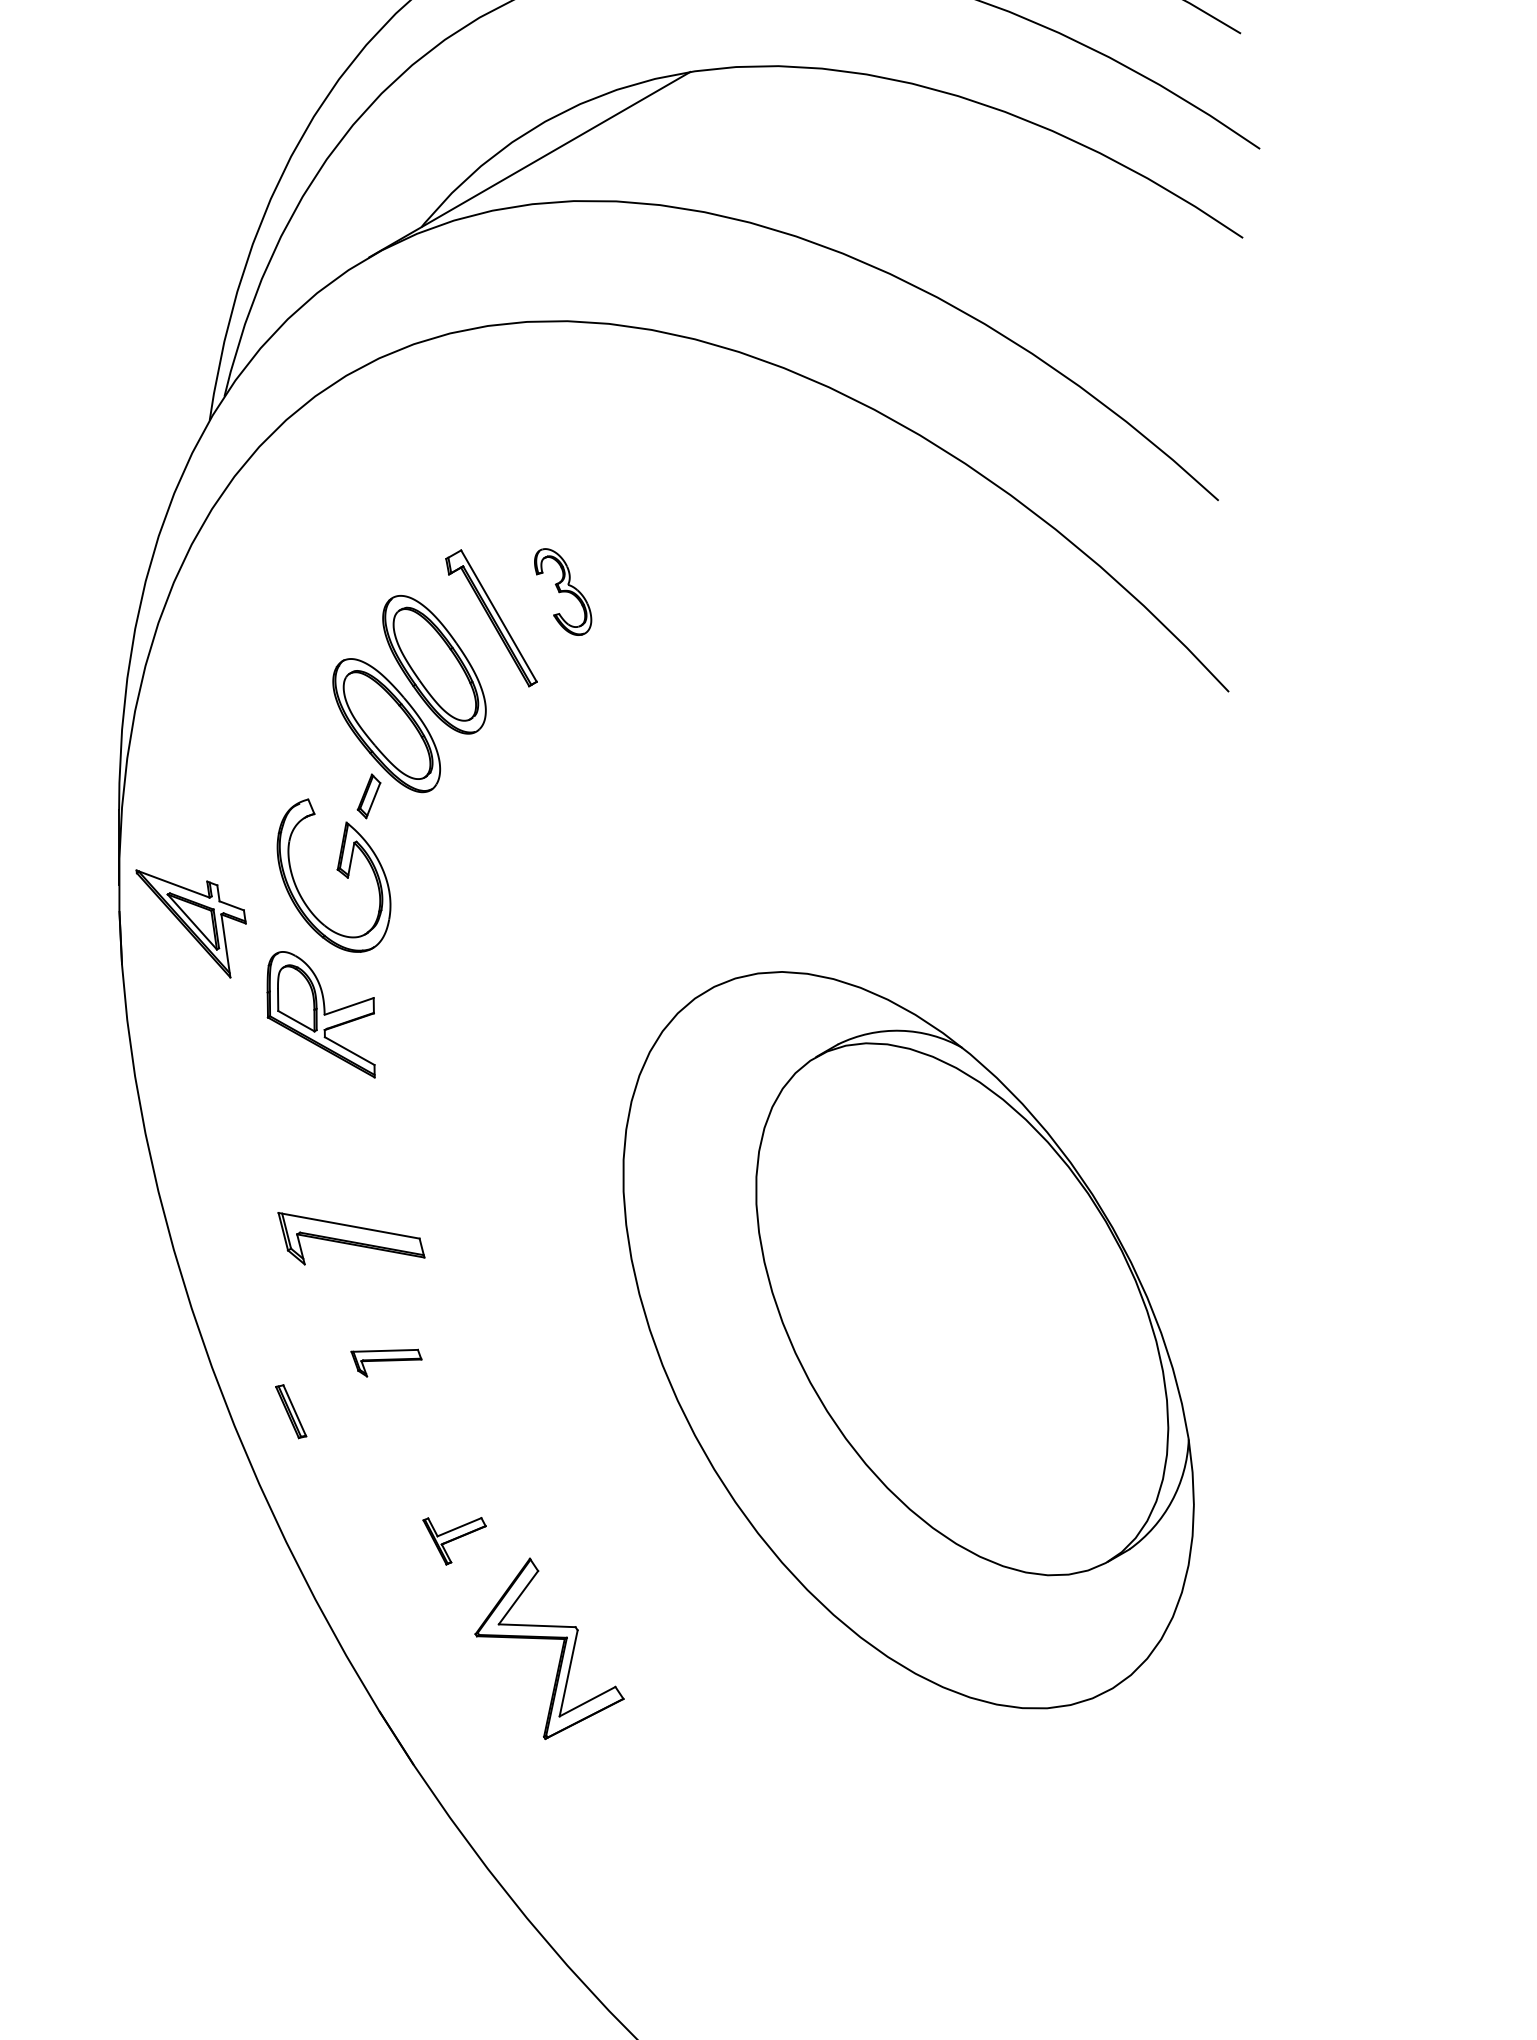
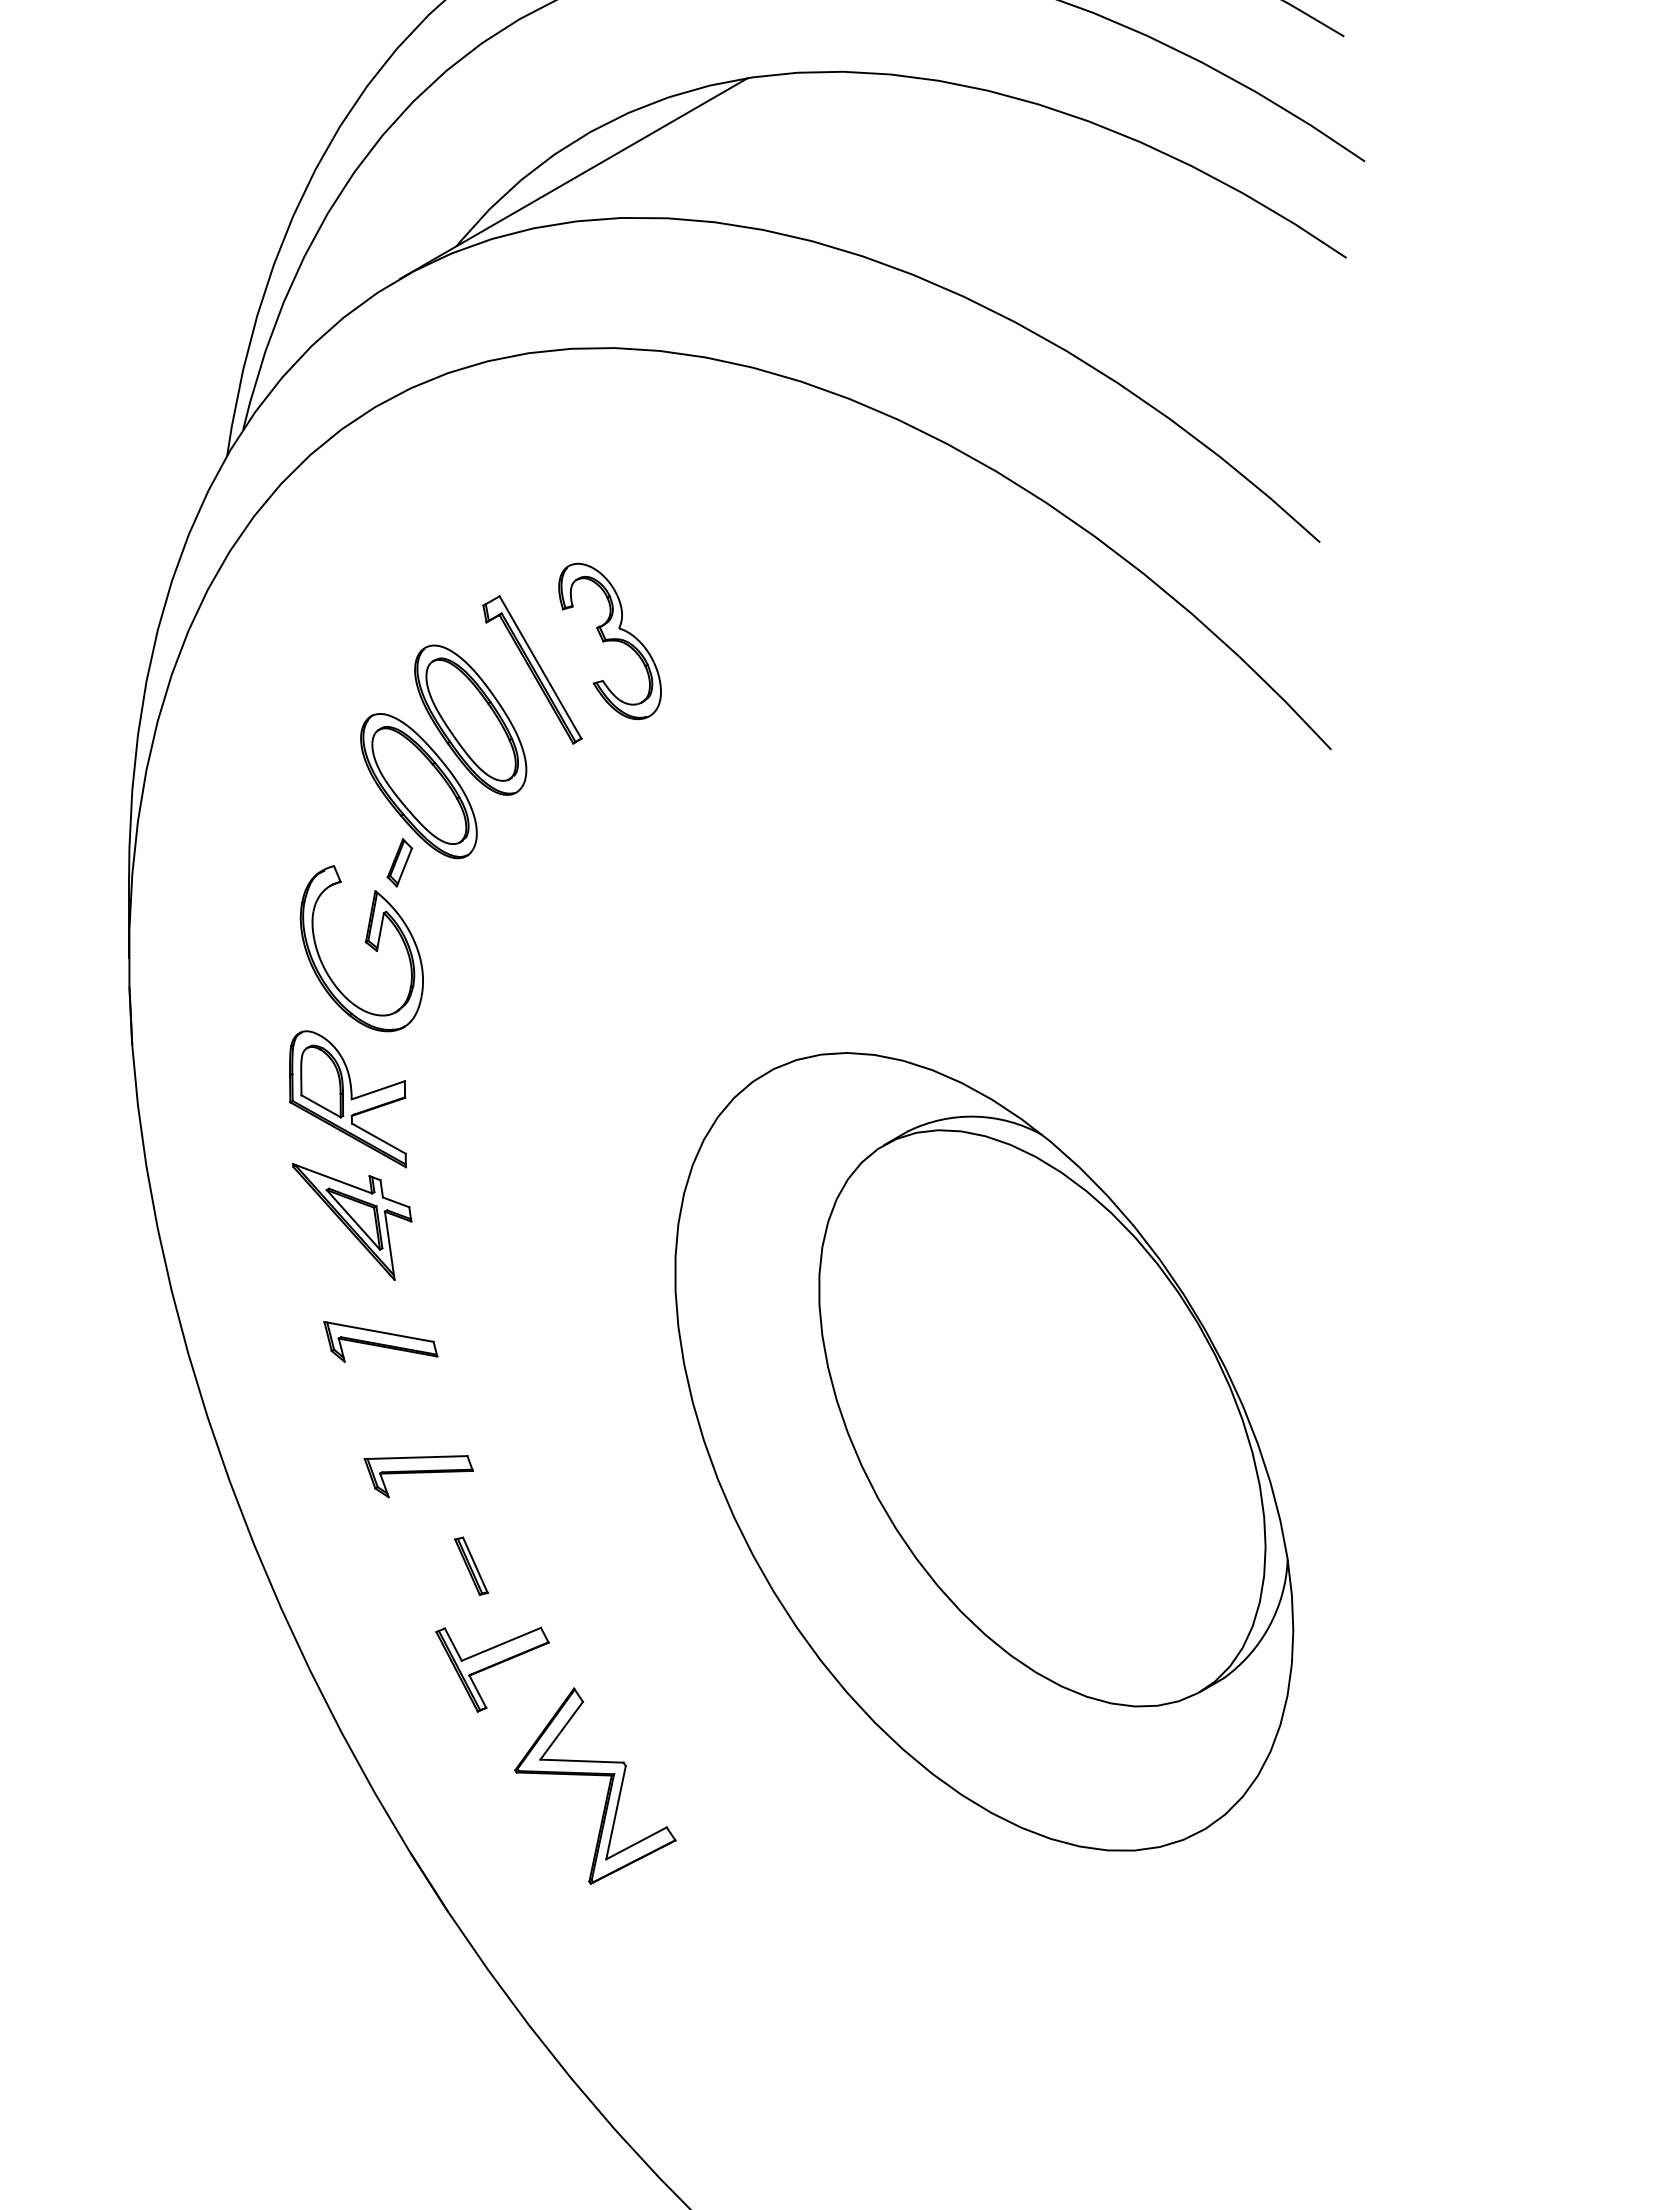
part: (562, 592) -> (609, 641), size x1.67
part: (191, 923) -> (352, 1221), moved
part: (351, 1238) -> (380, 1341), size x0.71
part: (386, 1362) -> (418, 1476), size x1.43
part: (291, 1410) -> (471, 1565), moved
part: (454, 1541) -> (492, 1669), size x1.67

